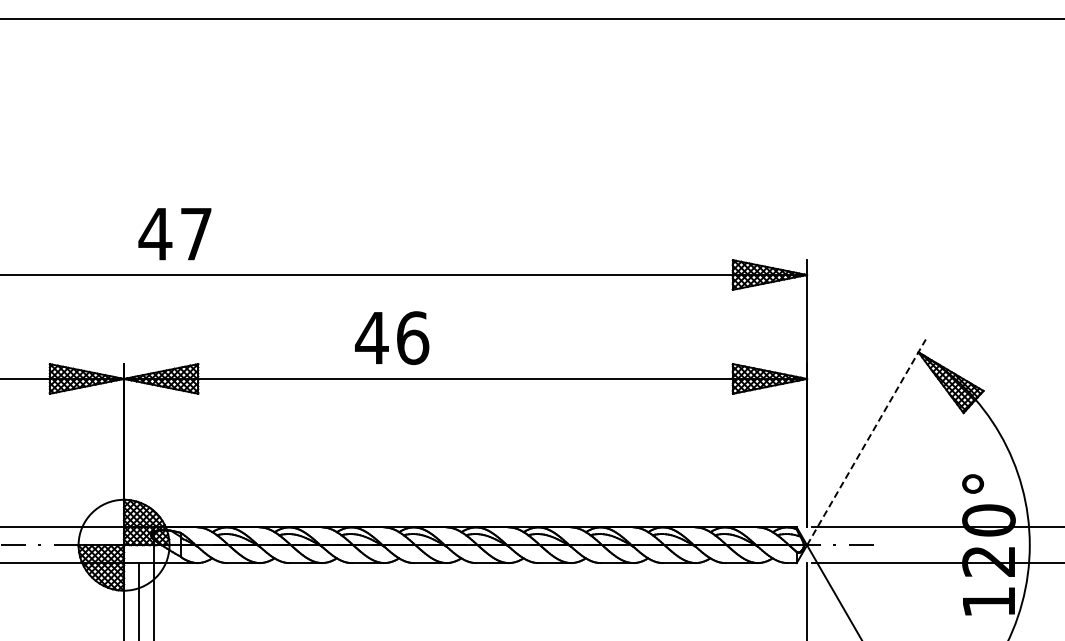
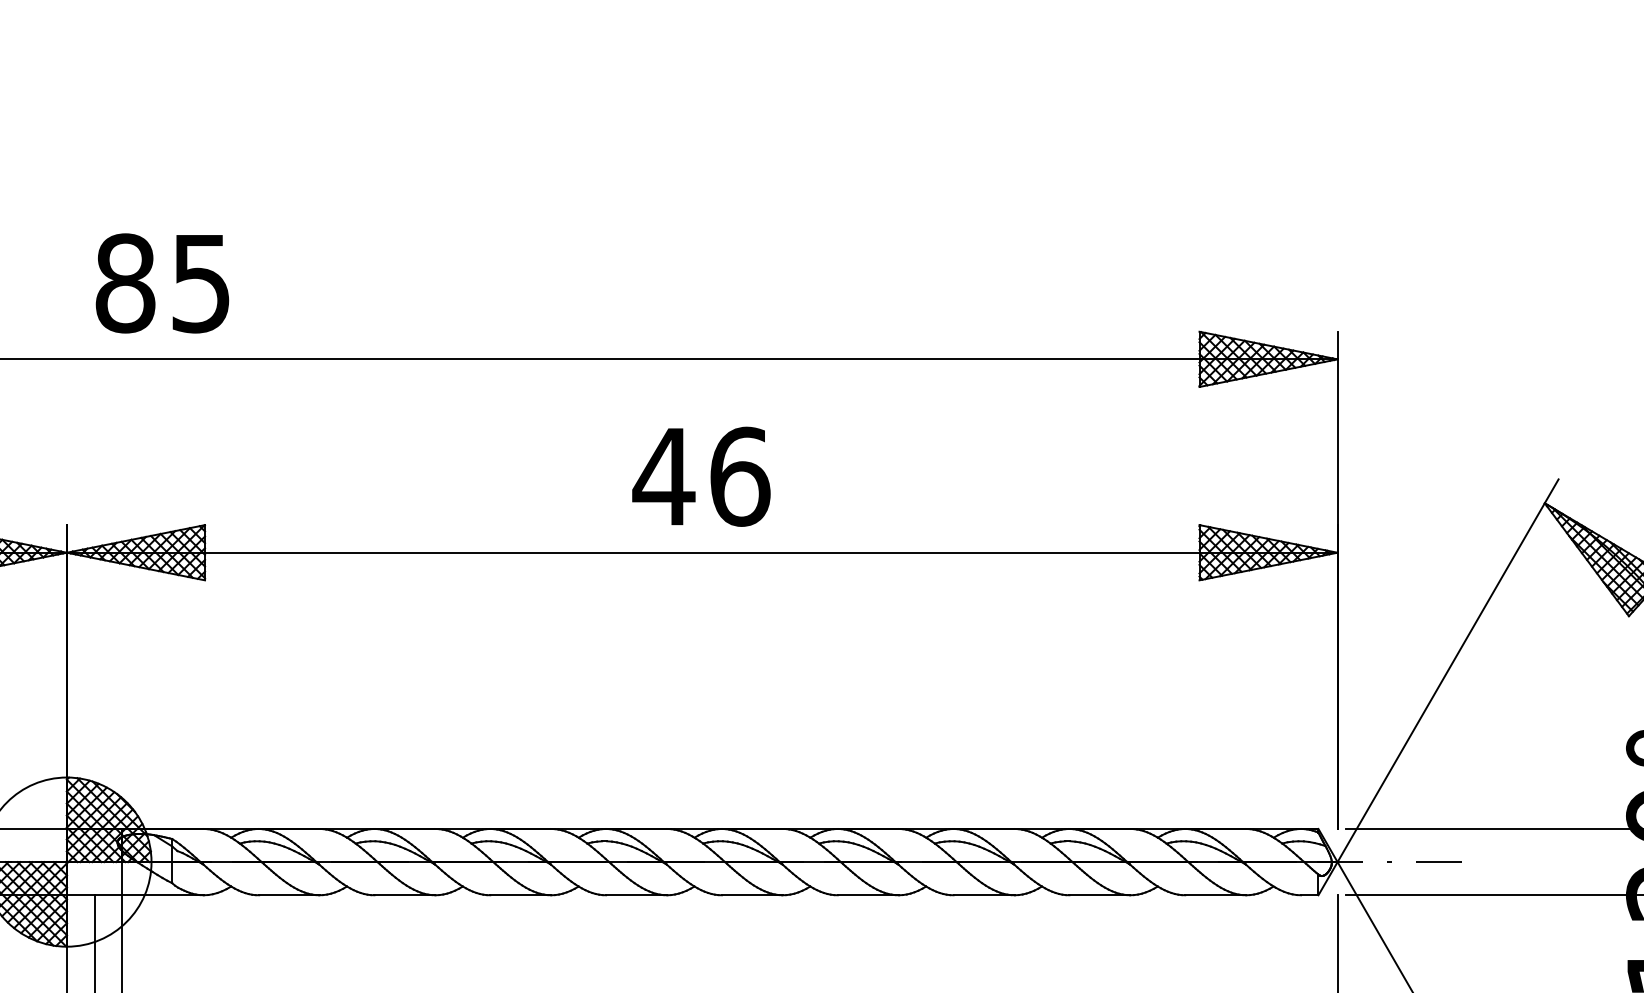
text: (174, 234) -> (160, 284), 47 -> 85
text: (392, 337) -> (702, 475), moved
line: (866, 442) -> (1448, 670), dashed -> solid

